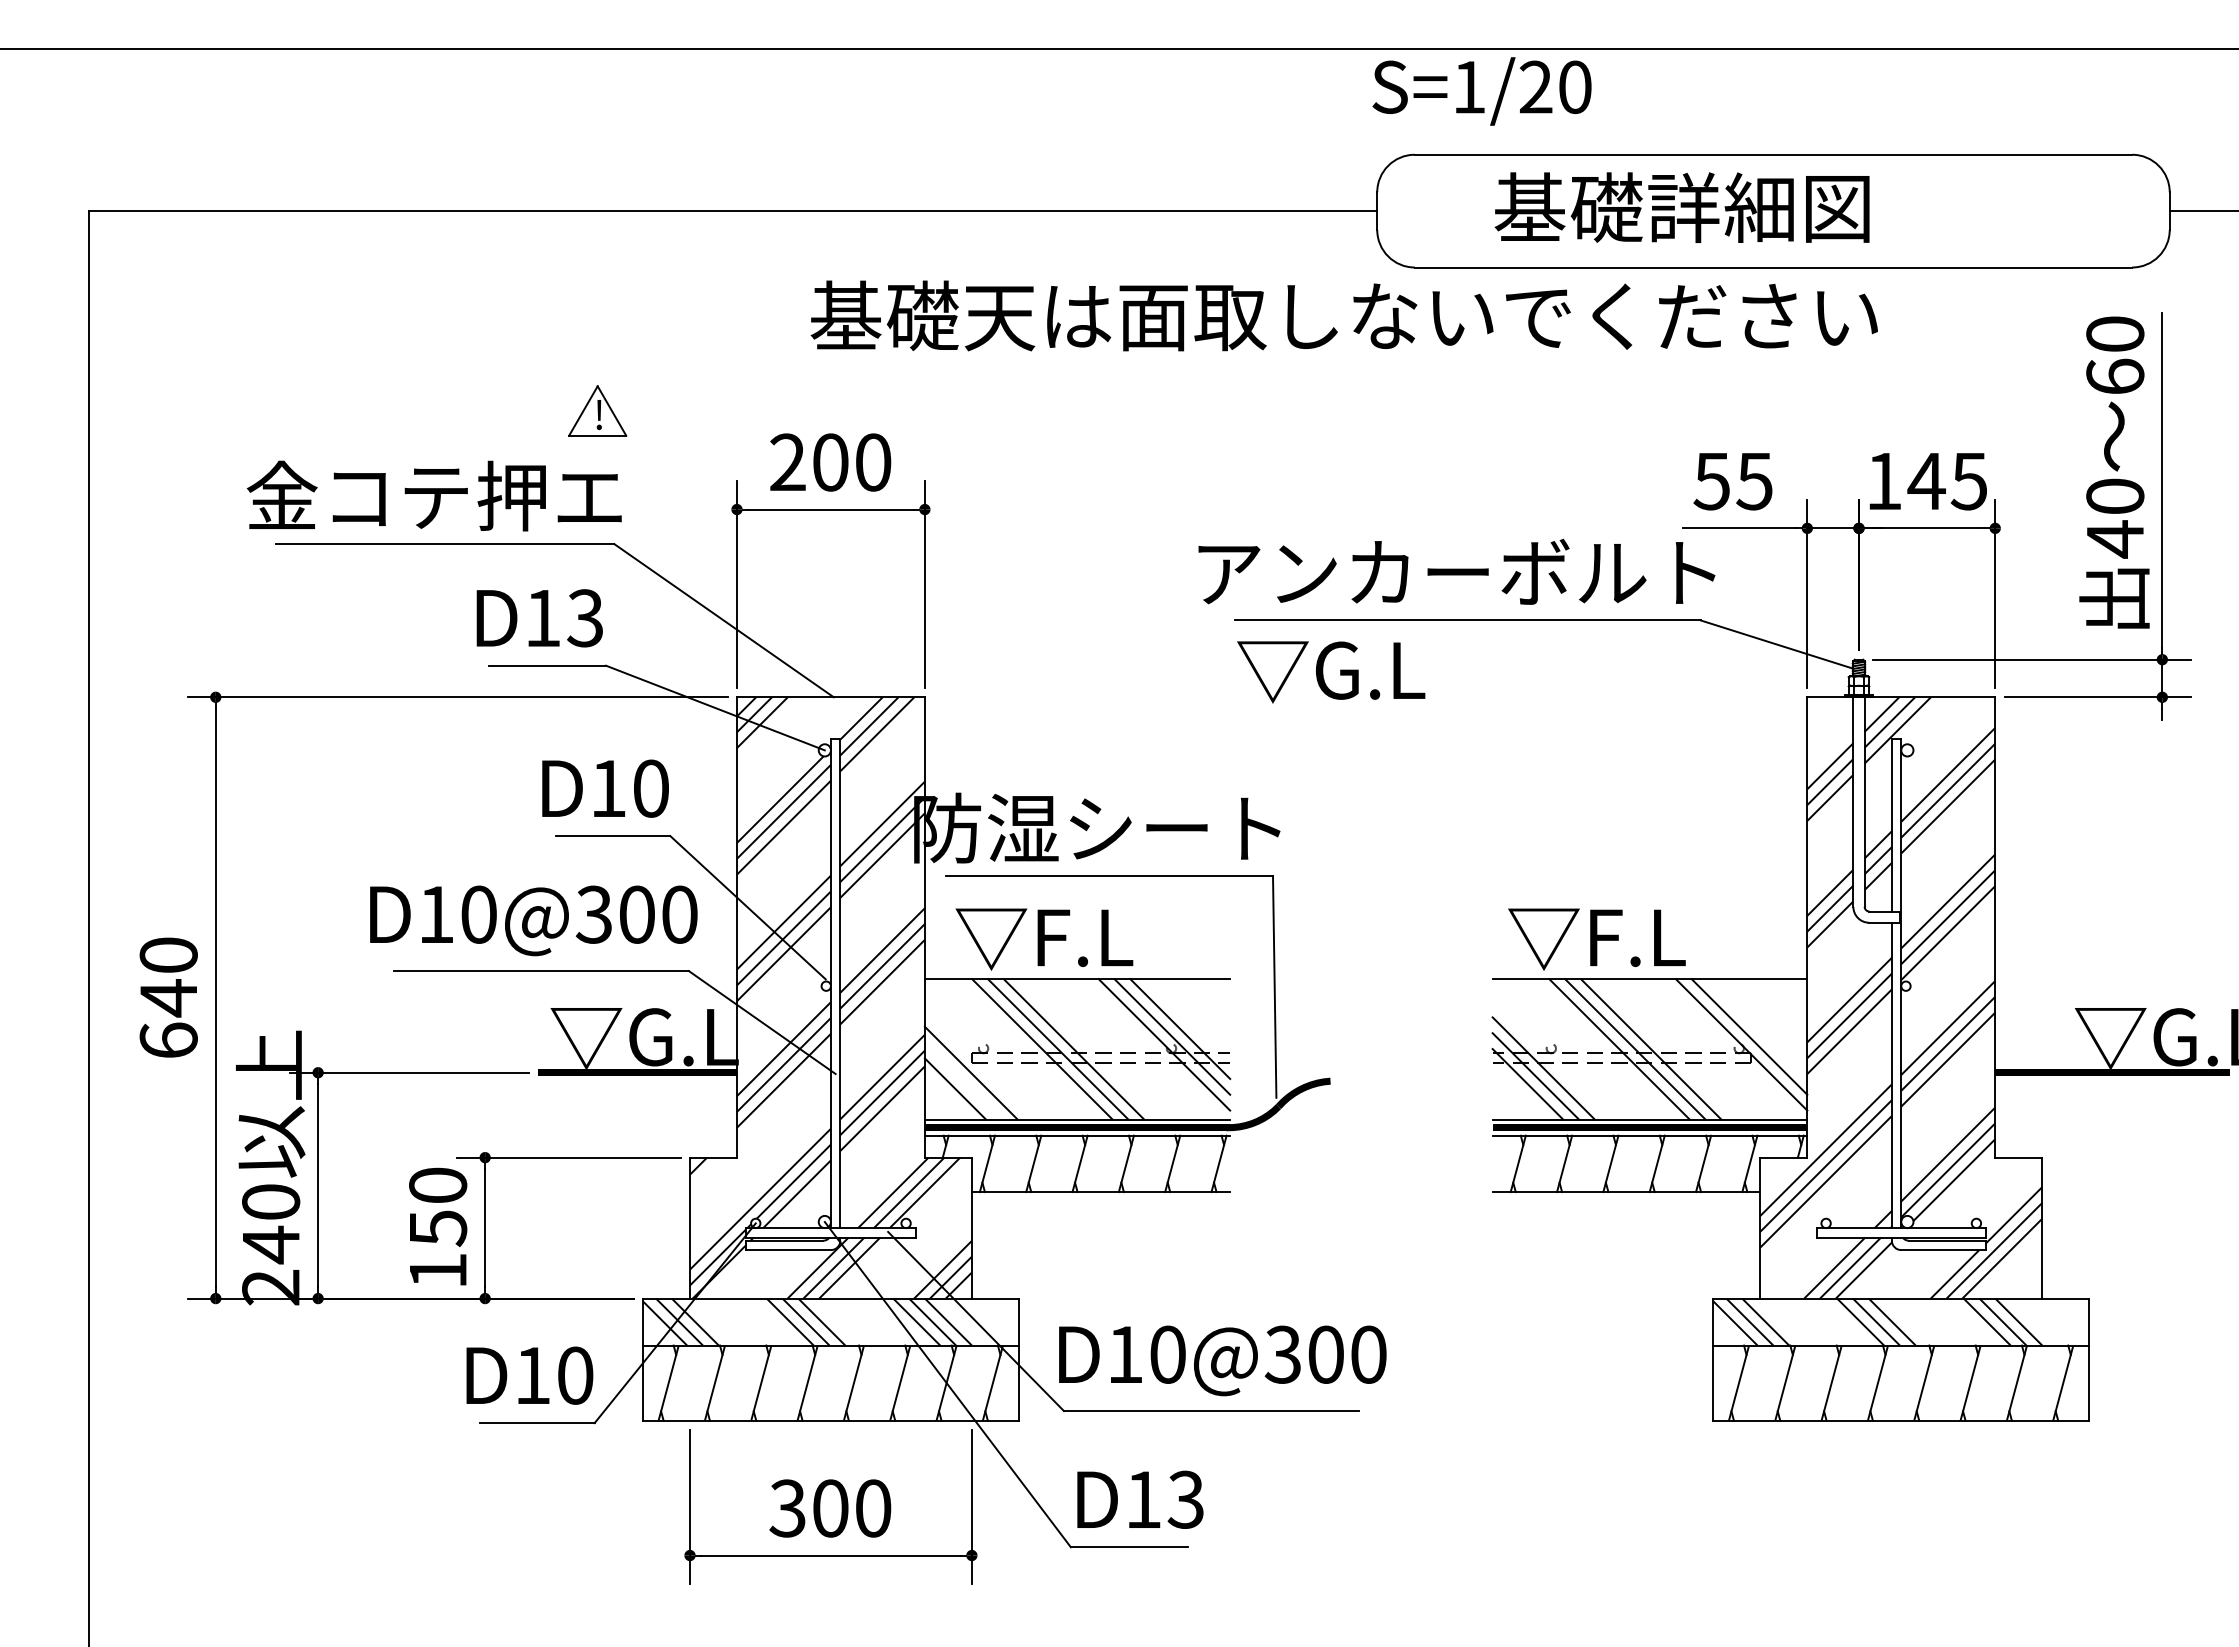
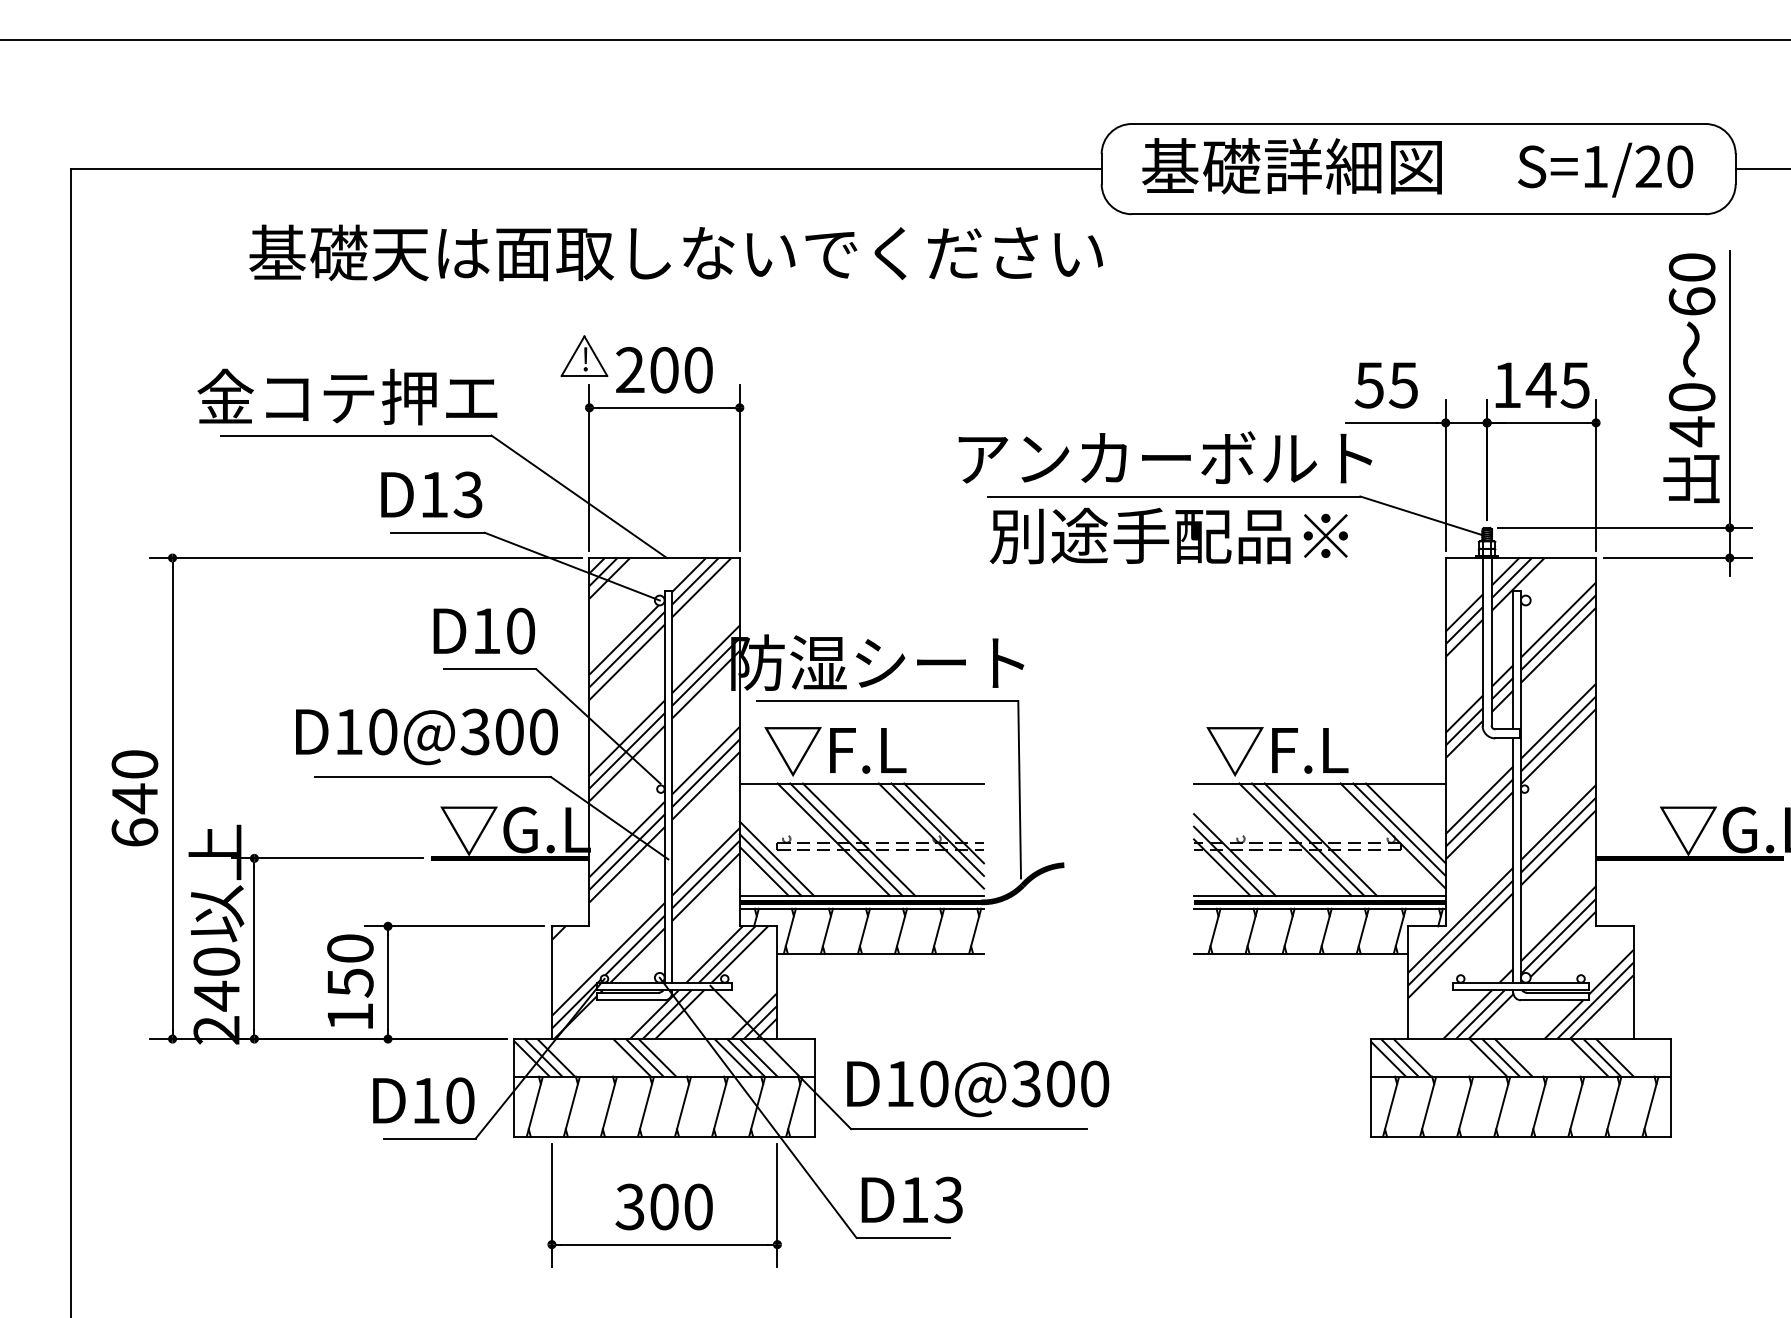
text: (1481, 91) -> (1605, 170), moved
text: (1681, 207) -> (1291, 166), moved
text: (1343, 315) -> (675, 252), moved
part: (597, 410) -> (584, 355), moved
text: (1461, 669) -> (1169, 535), ▽G.L -> 別途手配品※
line: (1757, 1028) -> (1405, 823), added
line: (963, 1080) -> (770, 864), added

